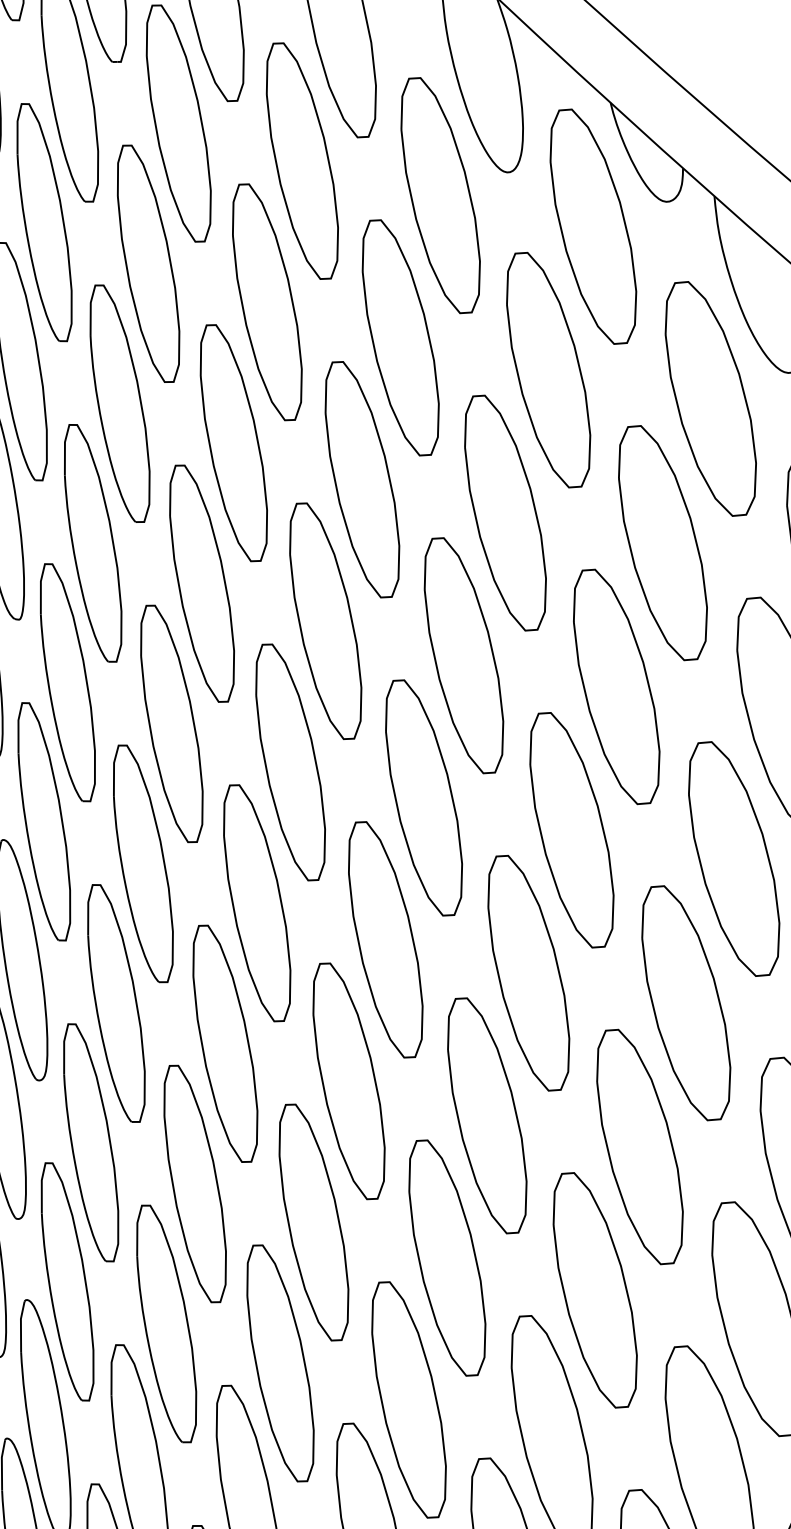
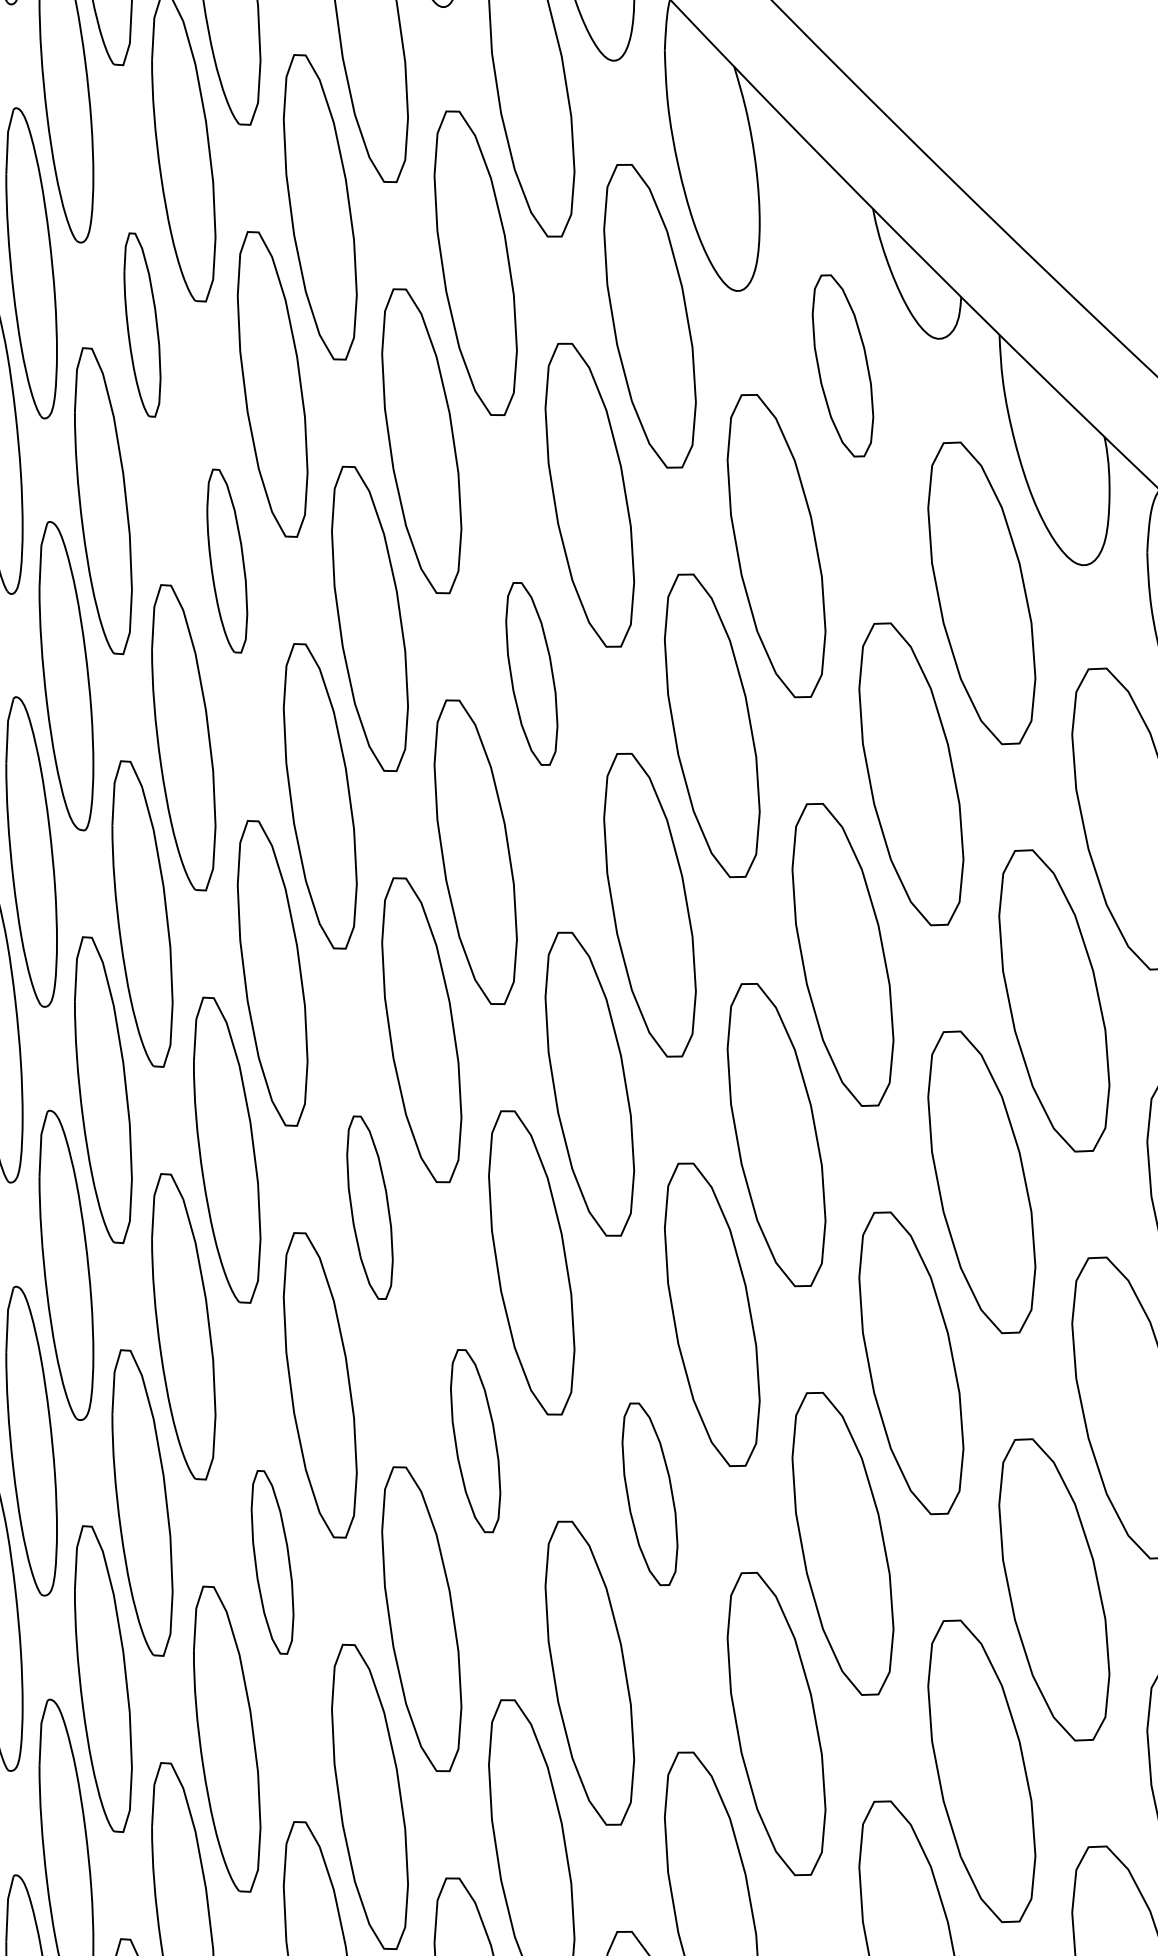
part: (44, 222) -> (142, 324), size x0.6
part: (593, 226) -> (842, 365), size x0.6
part: (120, 403) -> (227, 560), size x0.6
part: (362, 479) -> (531, 673), size x0.6
part: (256, 902) -> (369, 1207), size x0.6
part: (348, 1080) -> (475, 1440), size x0.6
part: (486, 1116) -> (649, 1494), size x0.6
part: (195, 1184) -> (272, 1562), size x0.6

